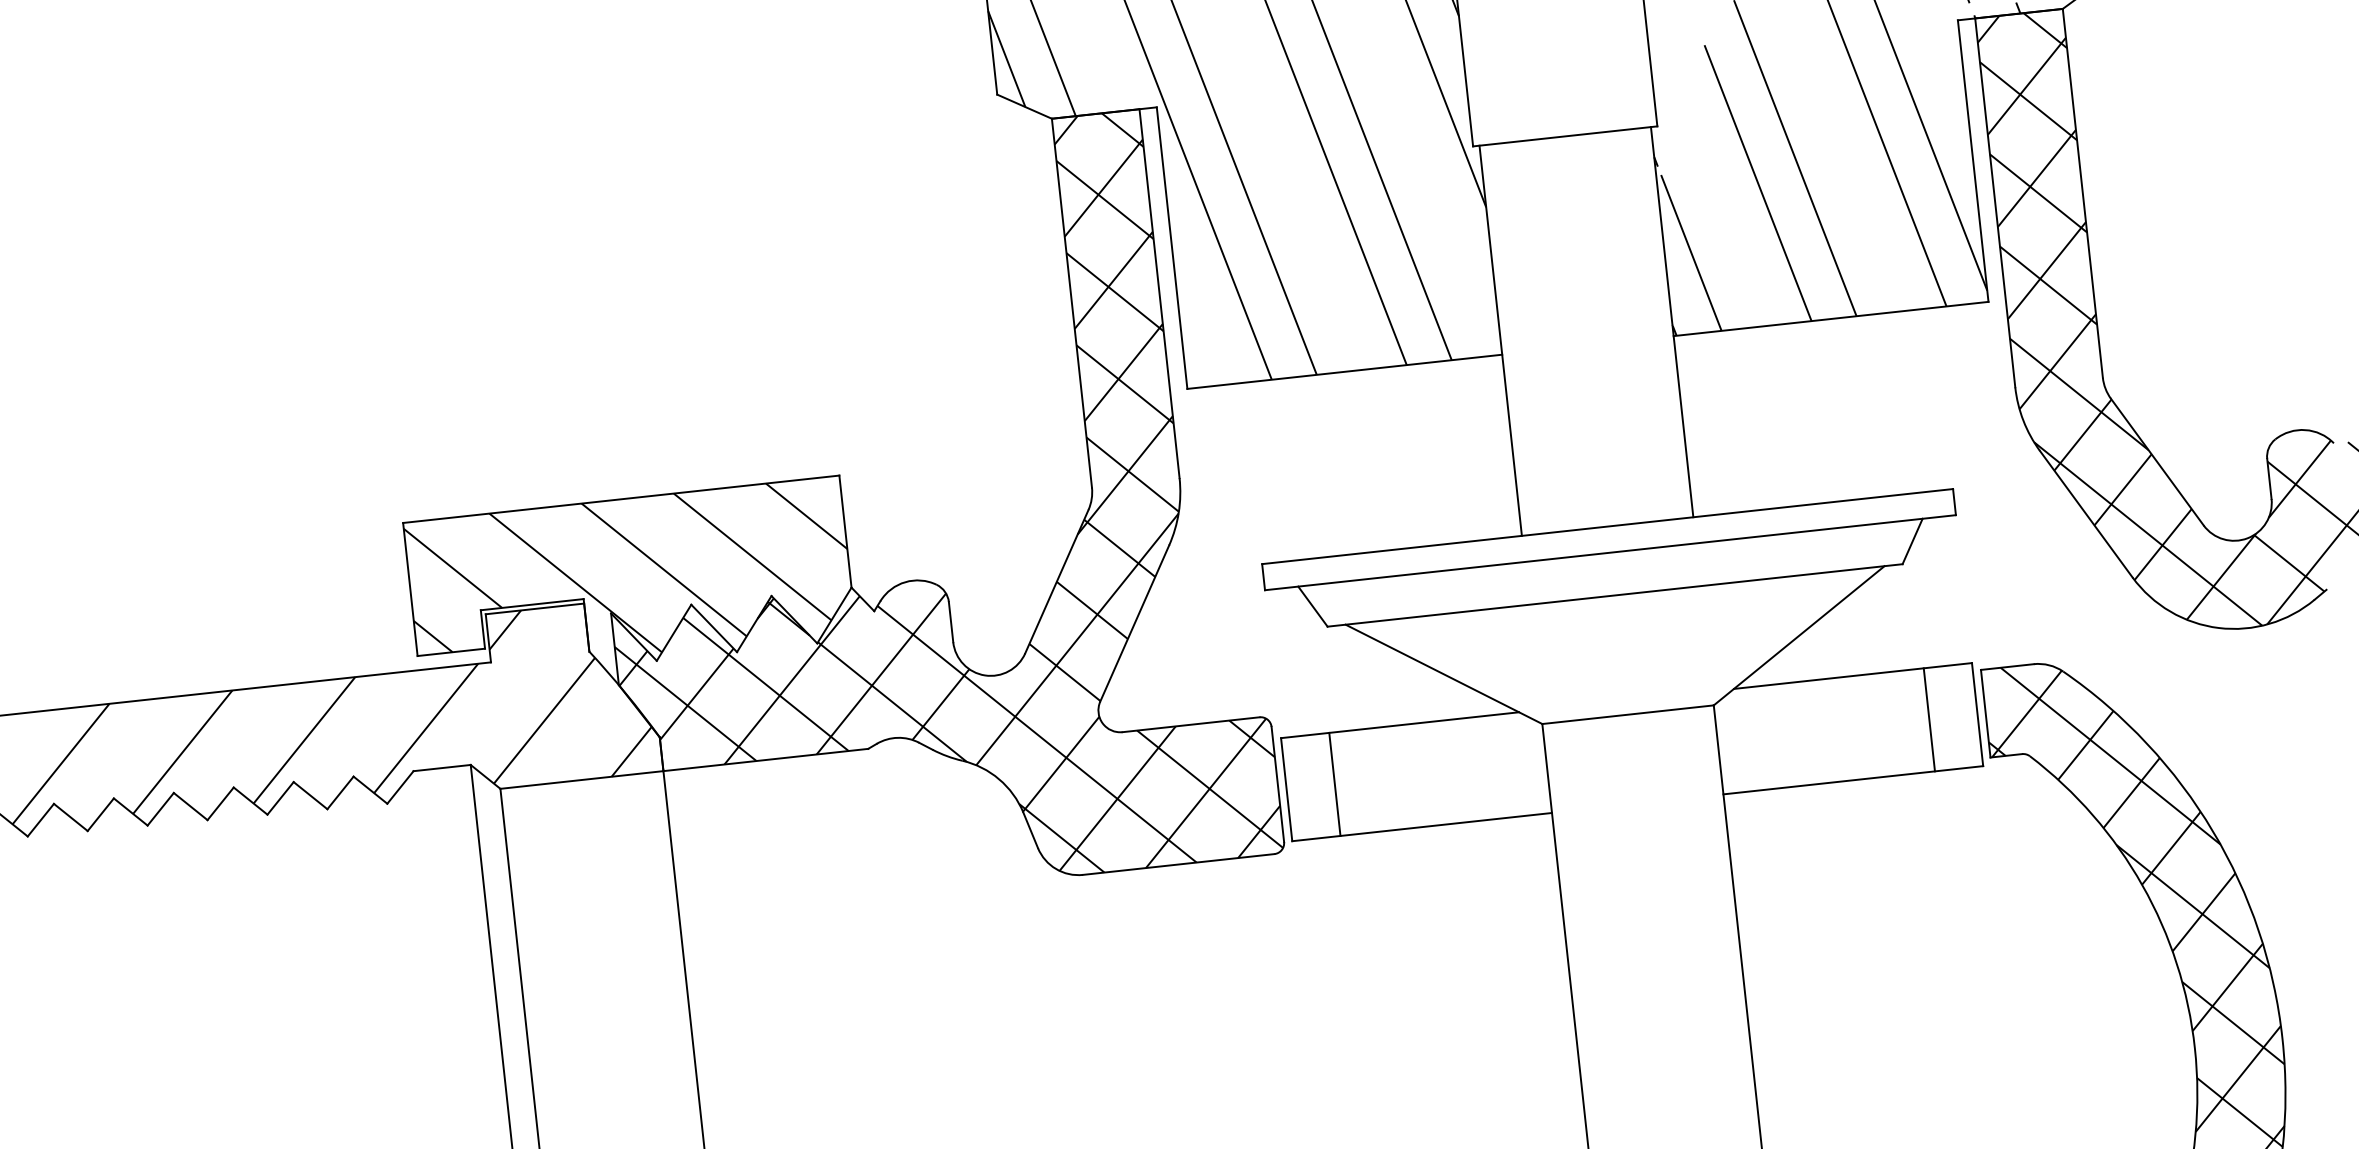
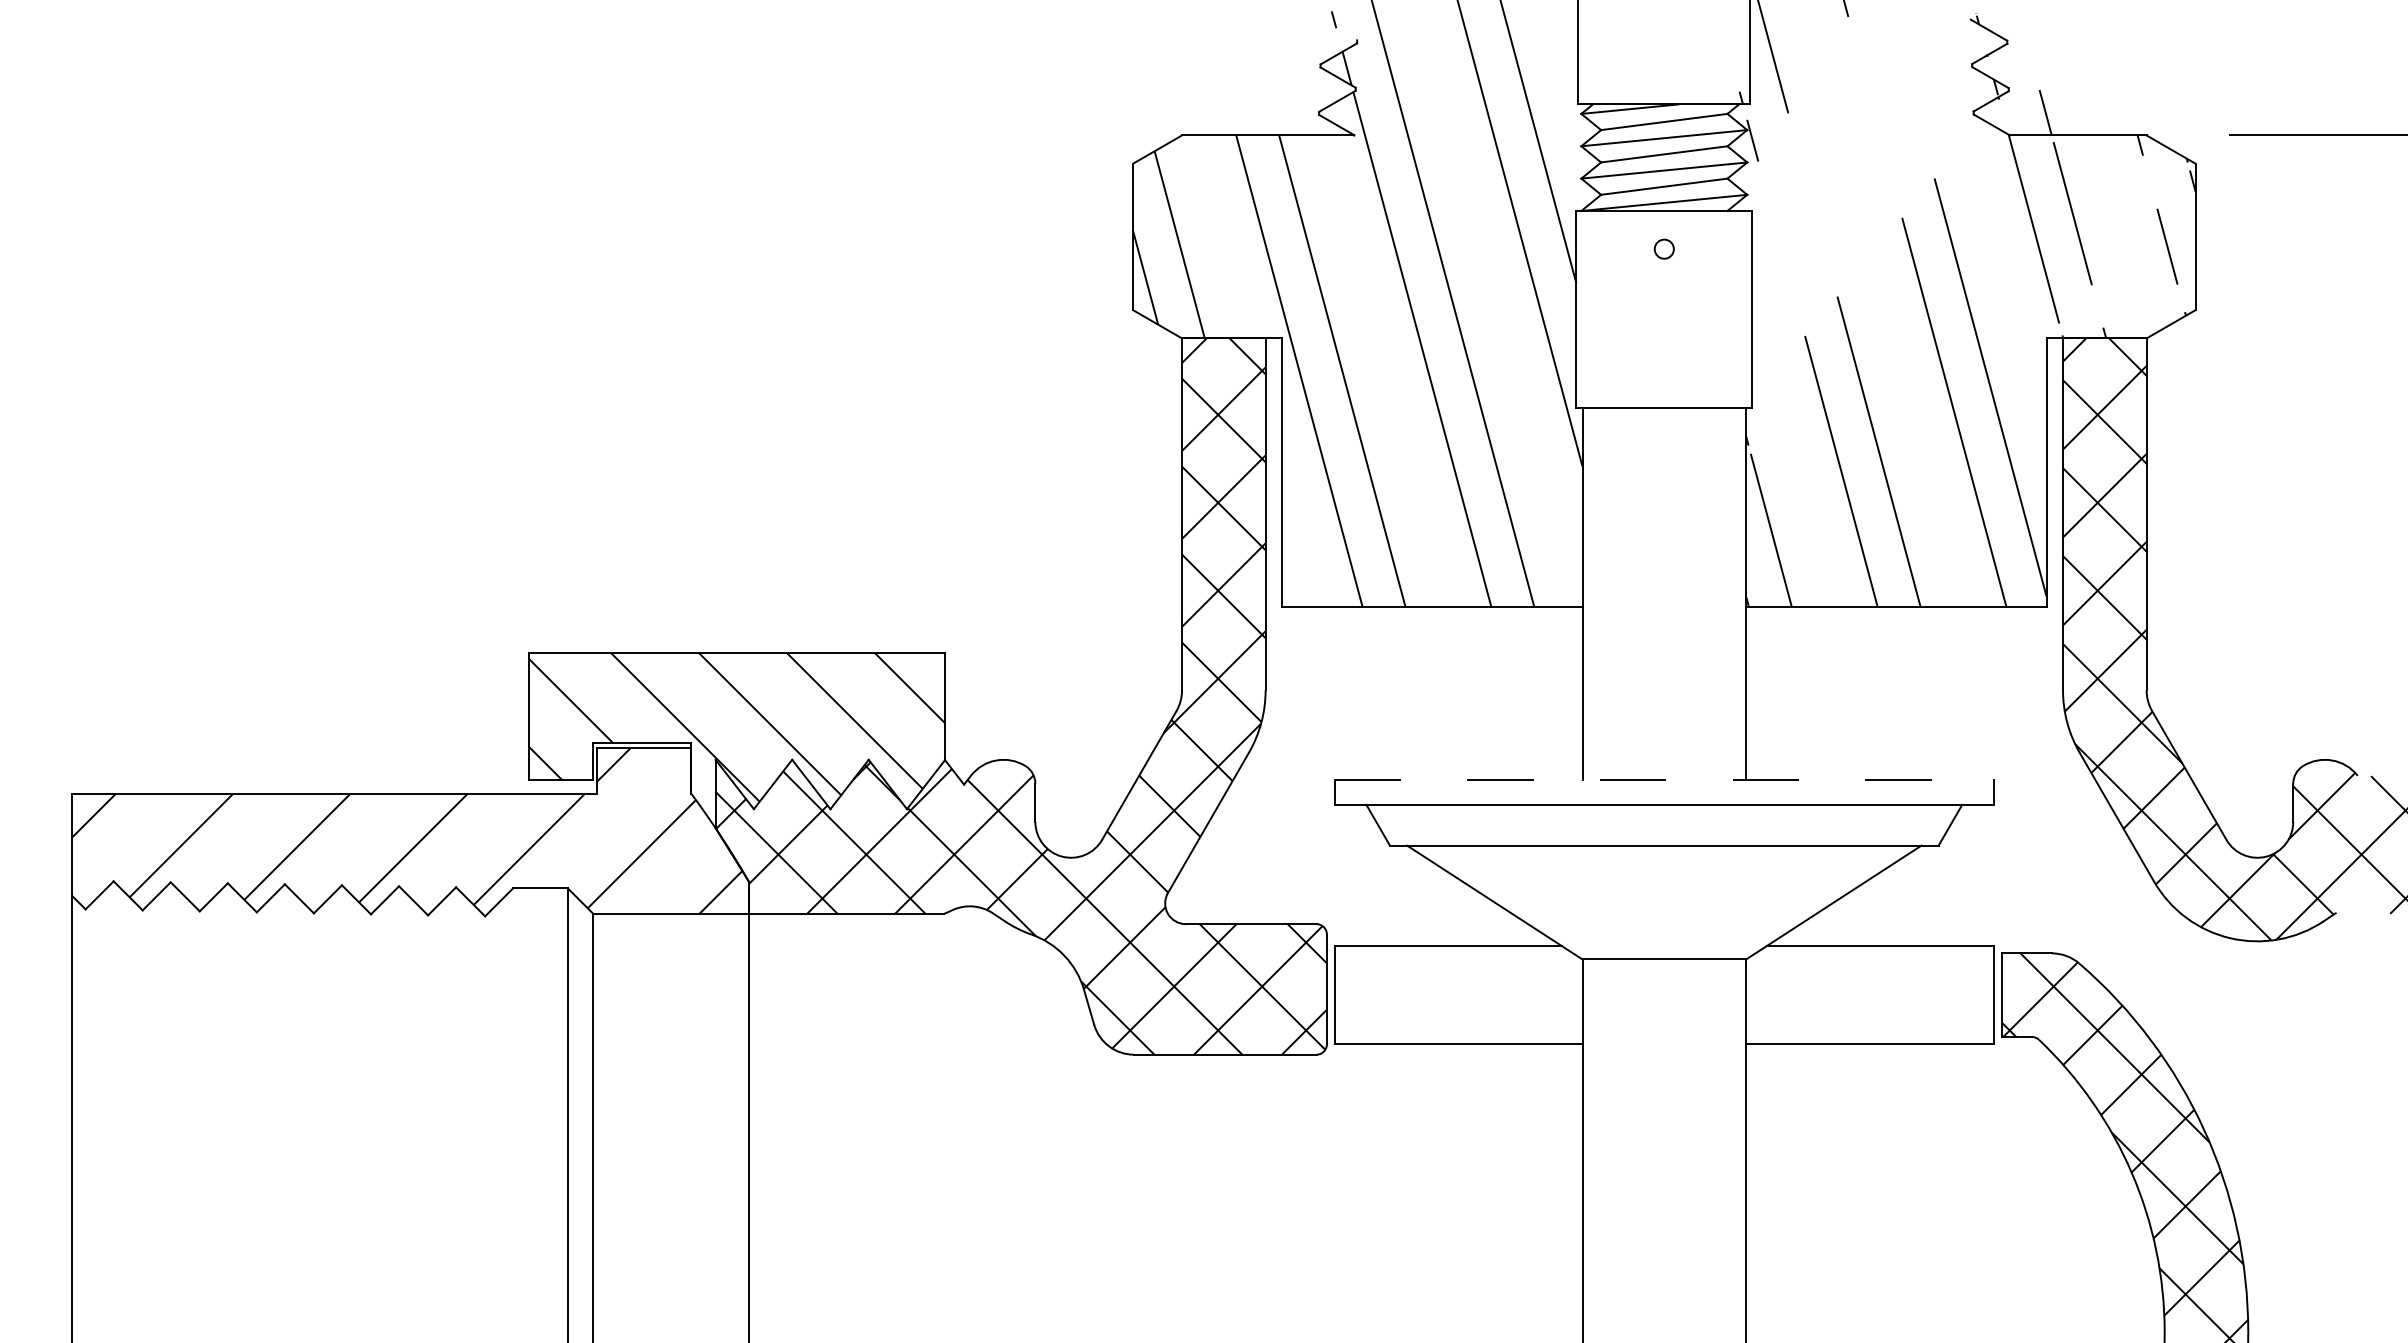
line: (1607, 526) -> (1664, 779), solid -> dashed
line: (1928, 720) -> (1947, 995), removed
line: (1334, 784) -> (1380, 995), removed

